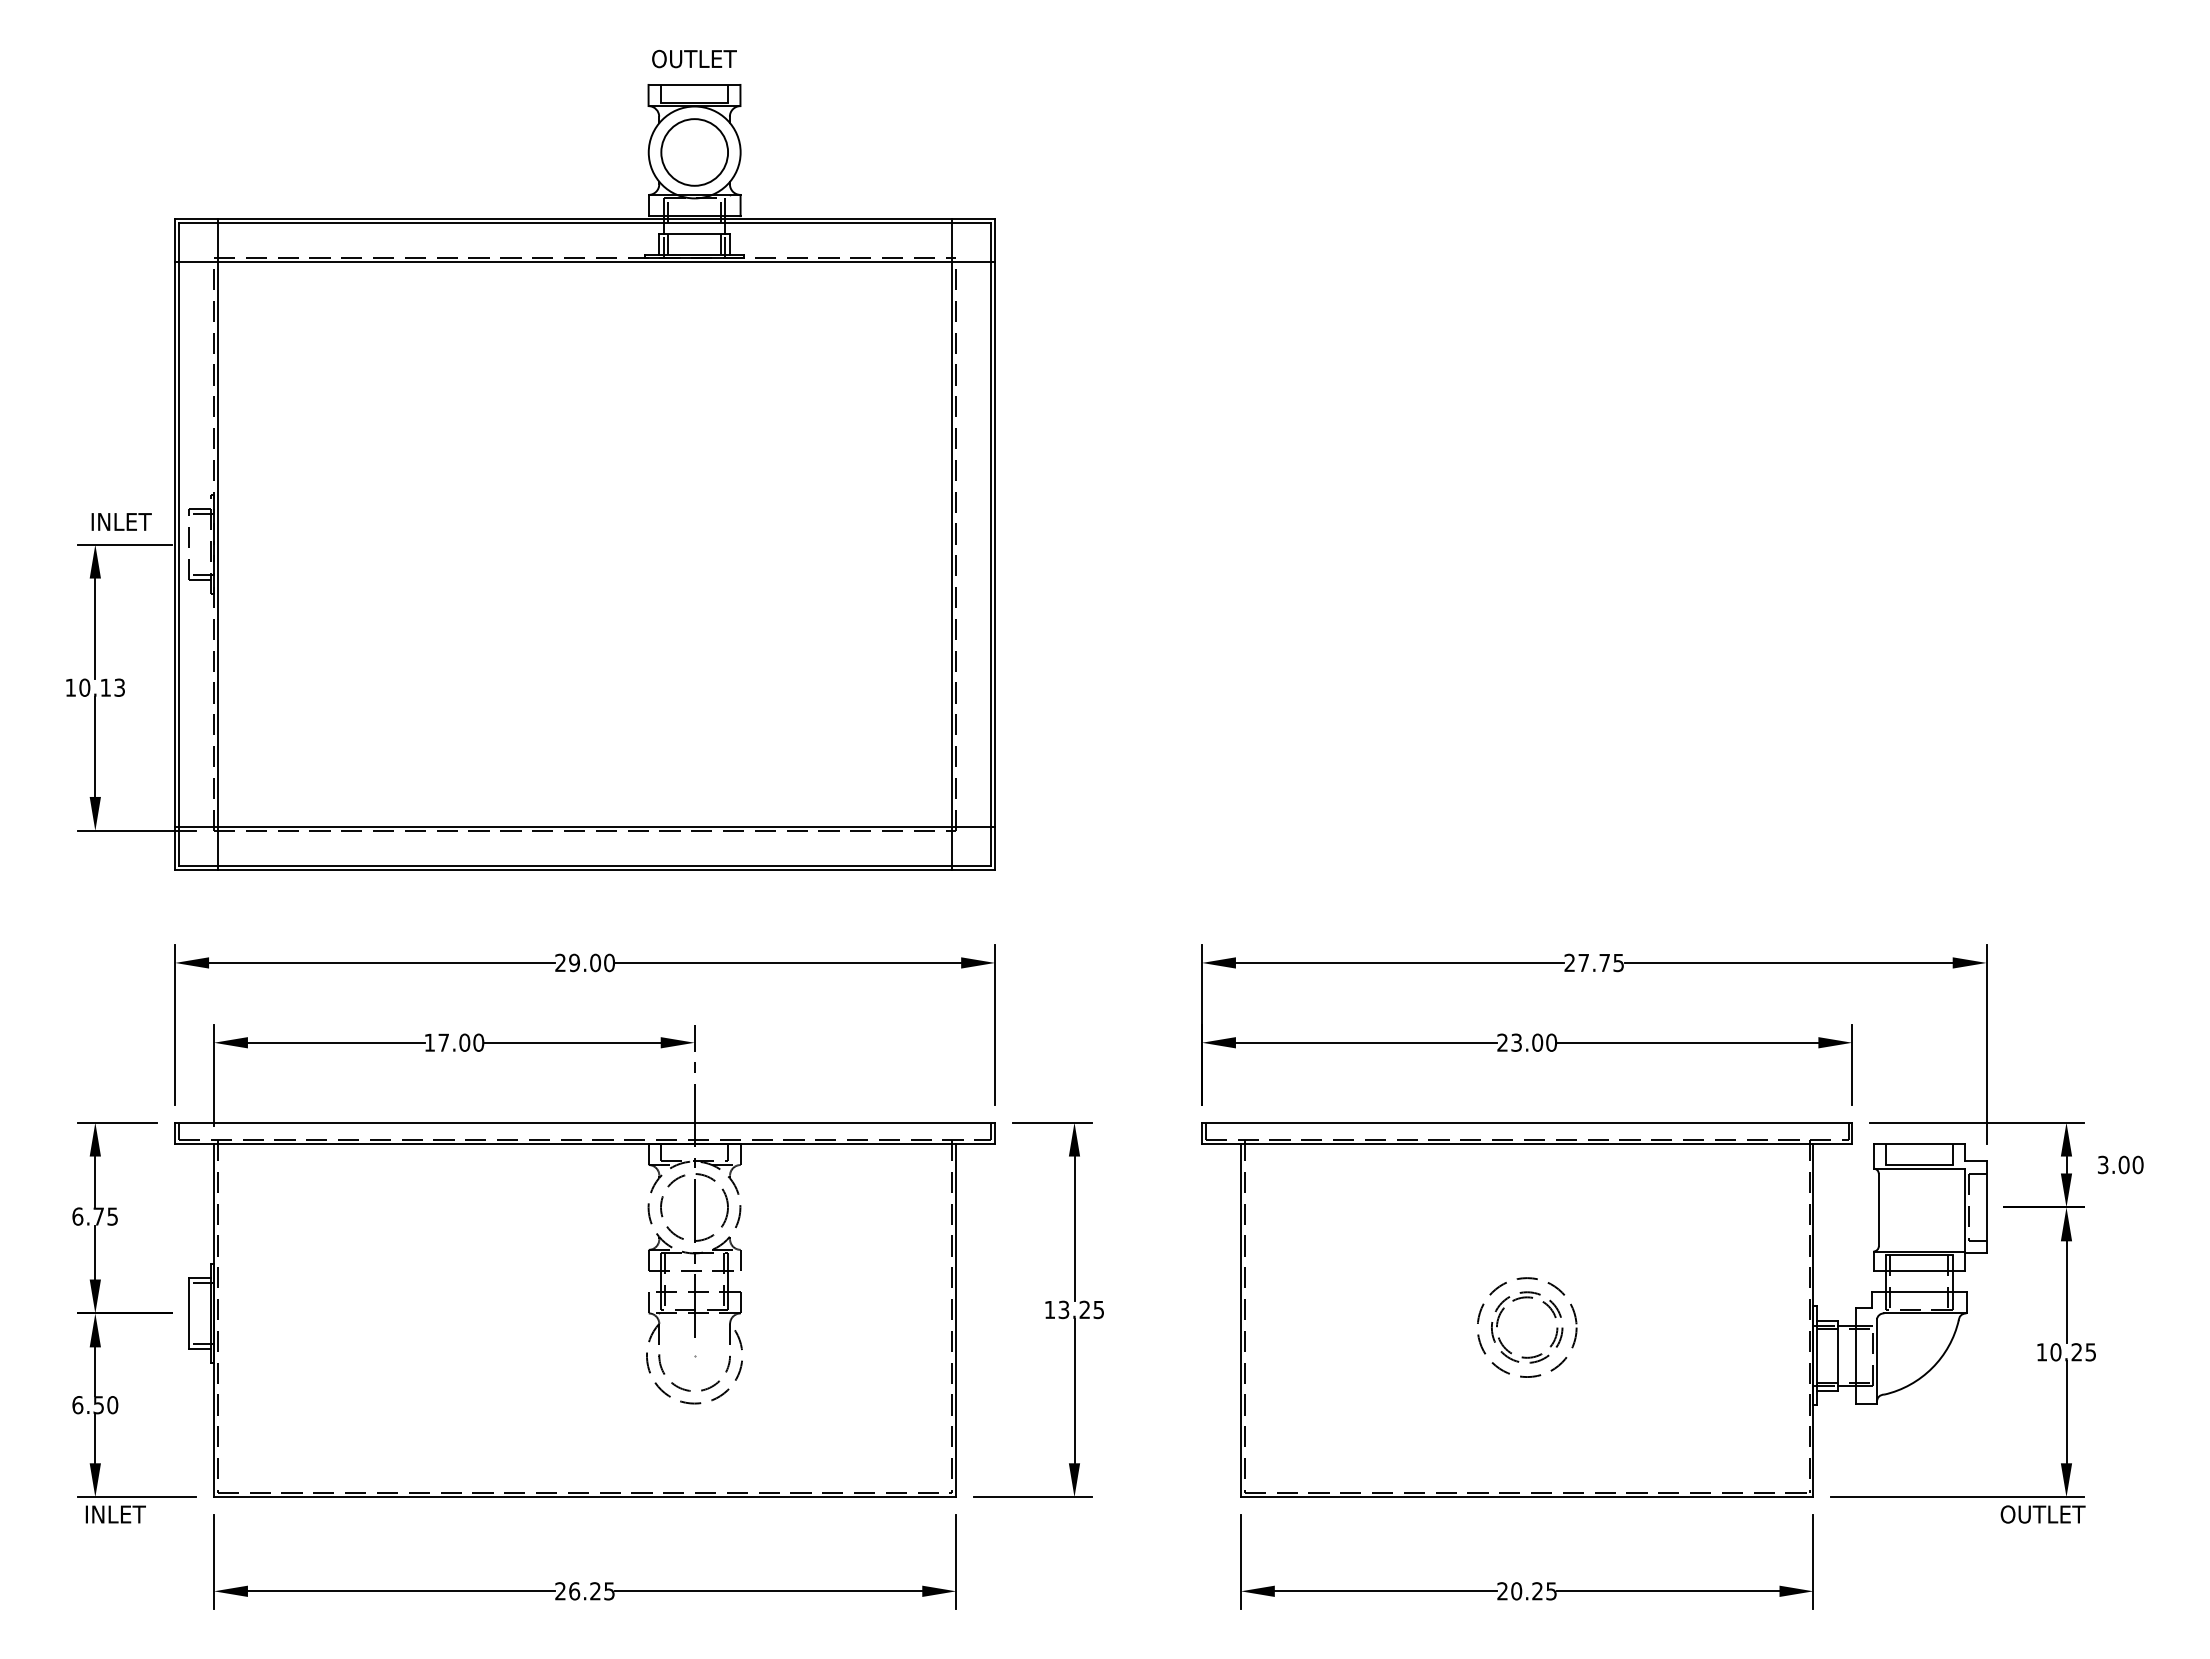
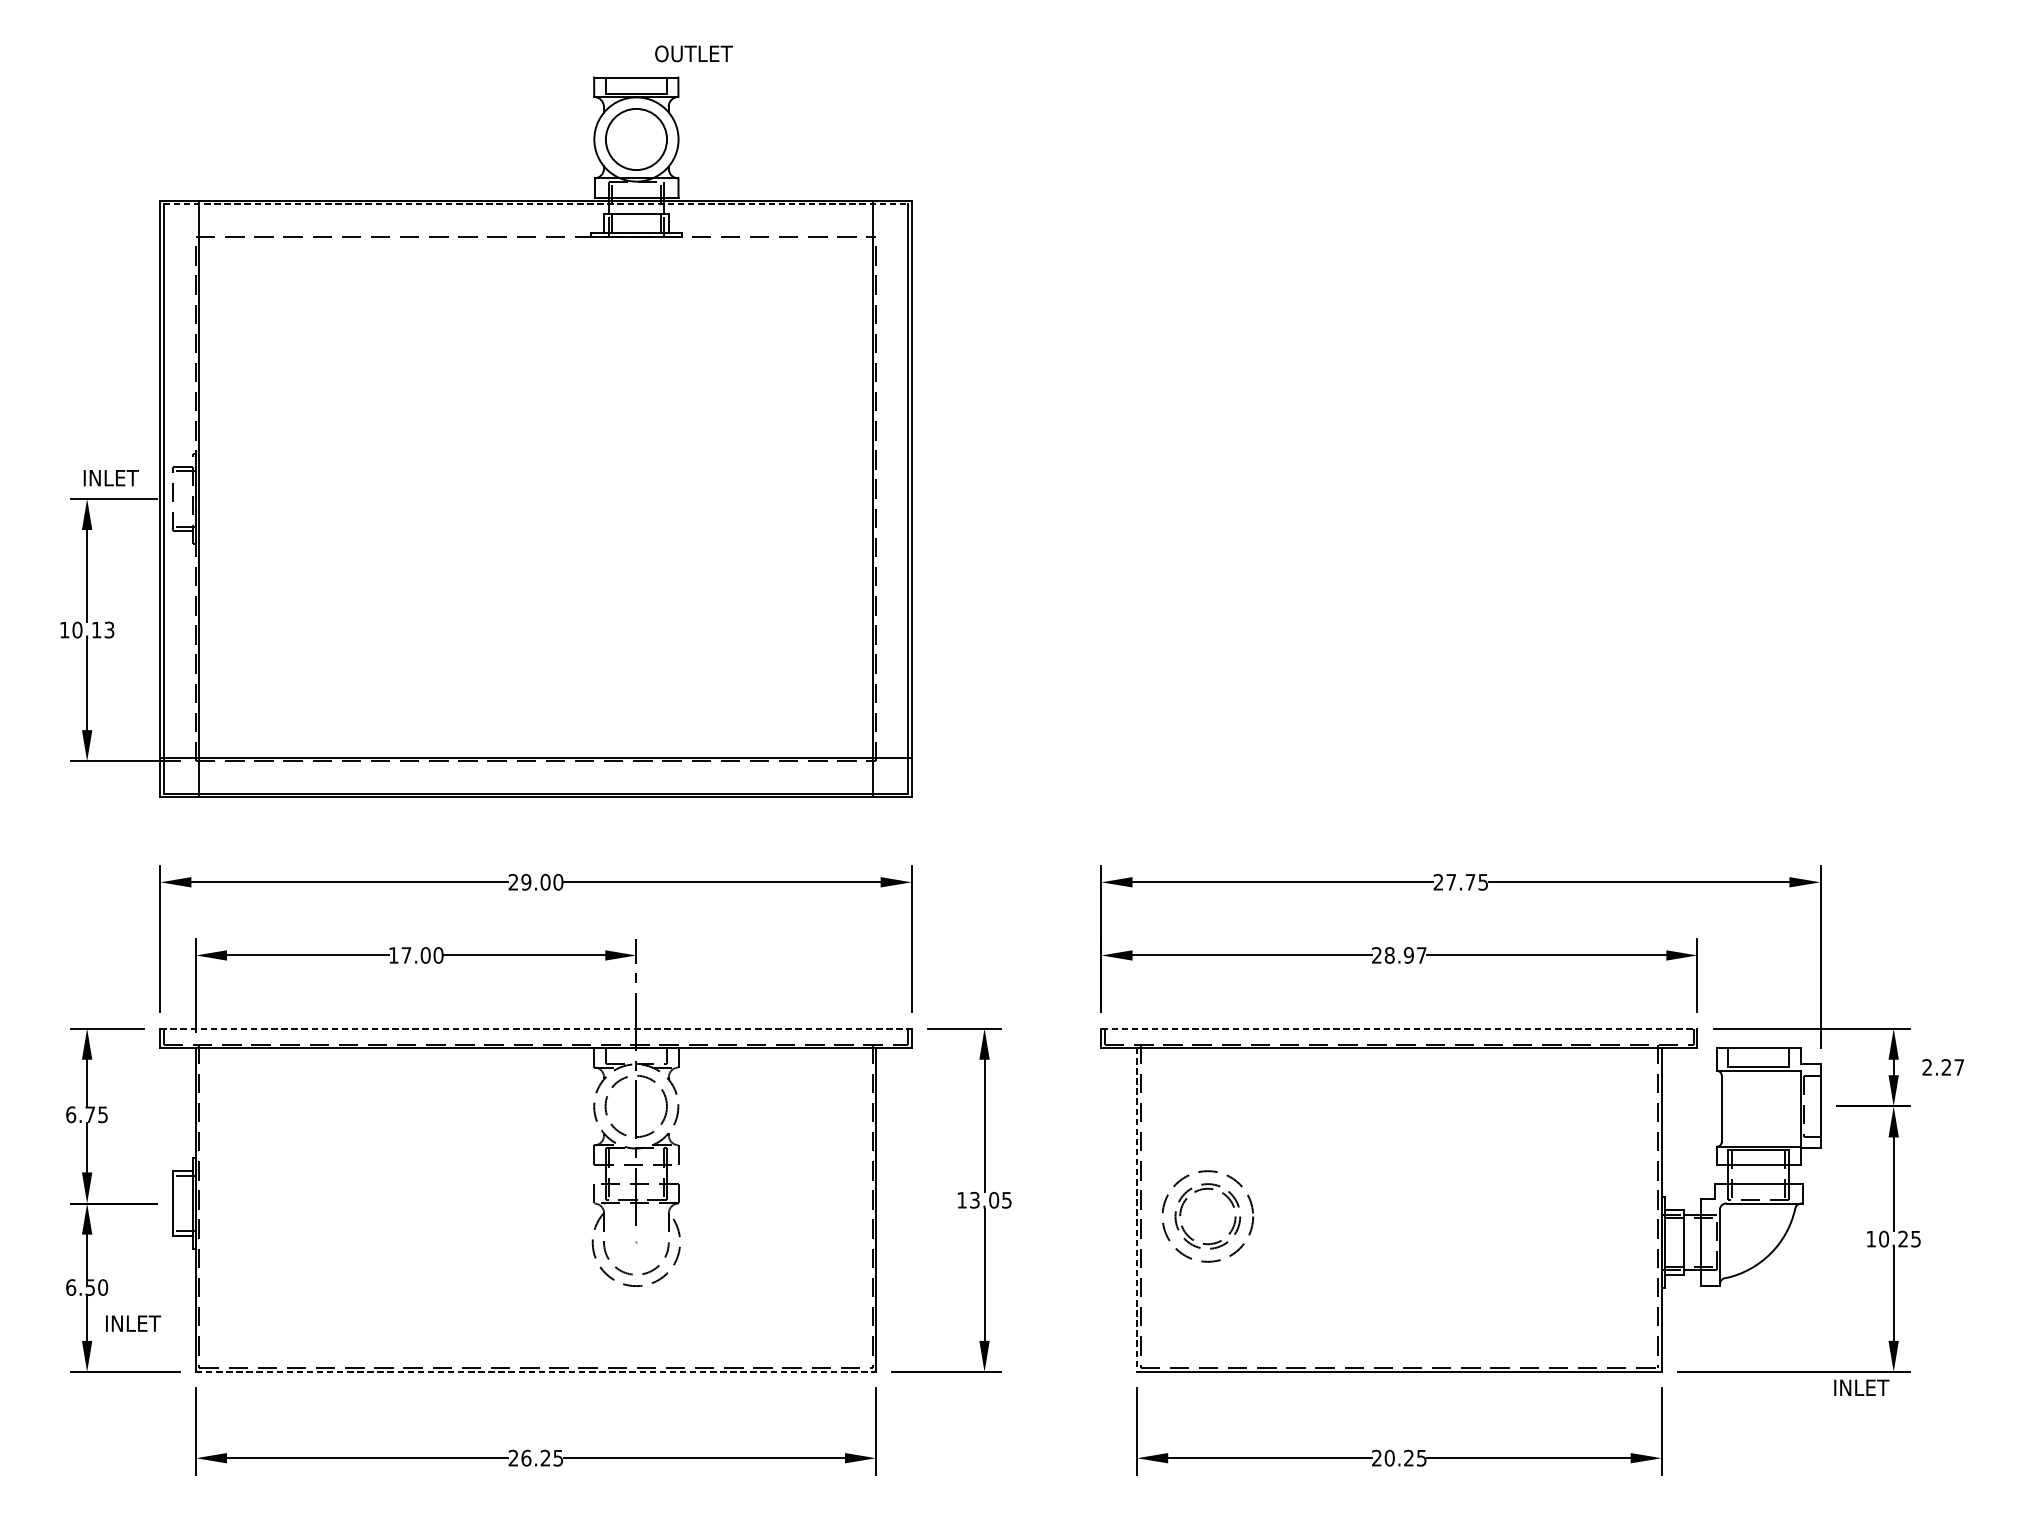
text: (694, 58) -> (694, 53), moved
line: (585, 223) -> (536, 204), solid -> dashed
line: (585, 261) -> (536, 239), removed
text: (1534, 1042) -> (1406, 955), 23.00 -> 28.97
line: (585, 1122) -> (536, 1028), solid -> dashed
line: (1527, 1122) -> (1399, 1028), solid -> dashed
text: (2120, 1164) -> (1943, 1067), 3.00 -> 2.27
text: (1084, 1309) -> (993, 1199), 13.25 -> 13.05
part: (1550, 1310) -> (1229, 1200), moved
line: (1240, 1320) -> (1136, 1210), solid -> dashed
line: (585, 1497) -> (536, 1372), solid -> dashed
text: (115, 1514) -> (133, 1323), moved
text: (2042, 1514) -> (1871, 1387), OUTLET -> INLET

